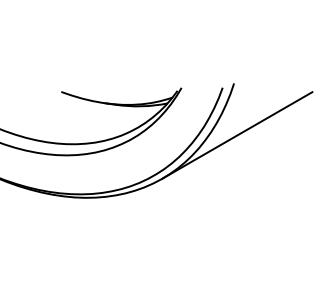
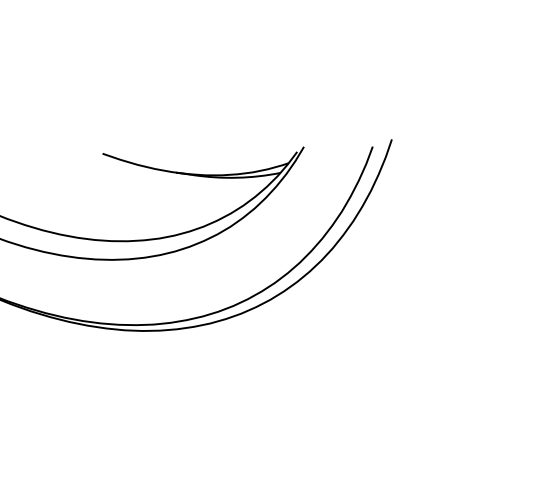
line: (237, 135) -> (397, 226), removed

